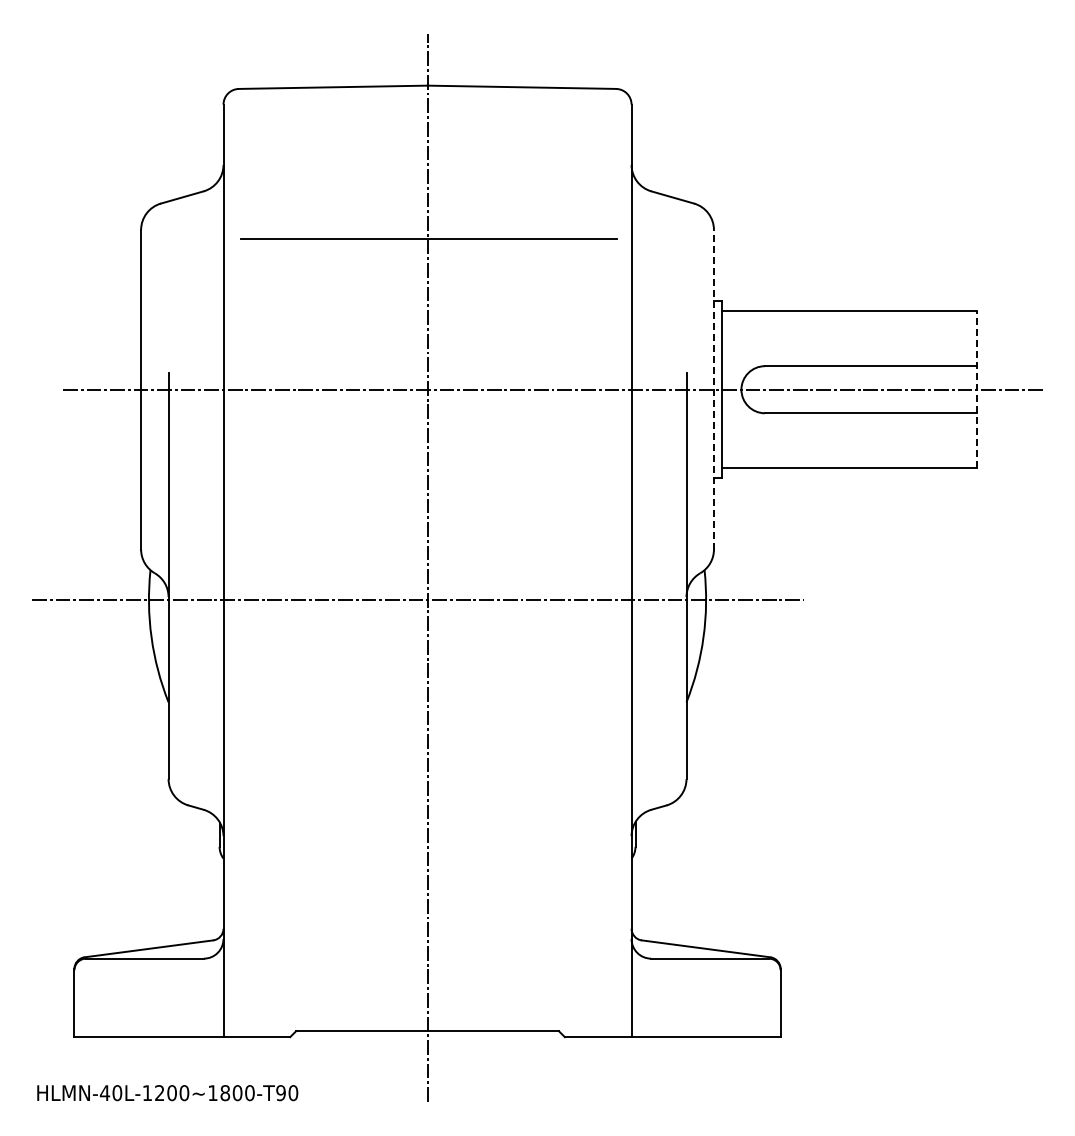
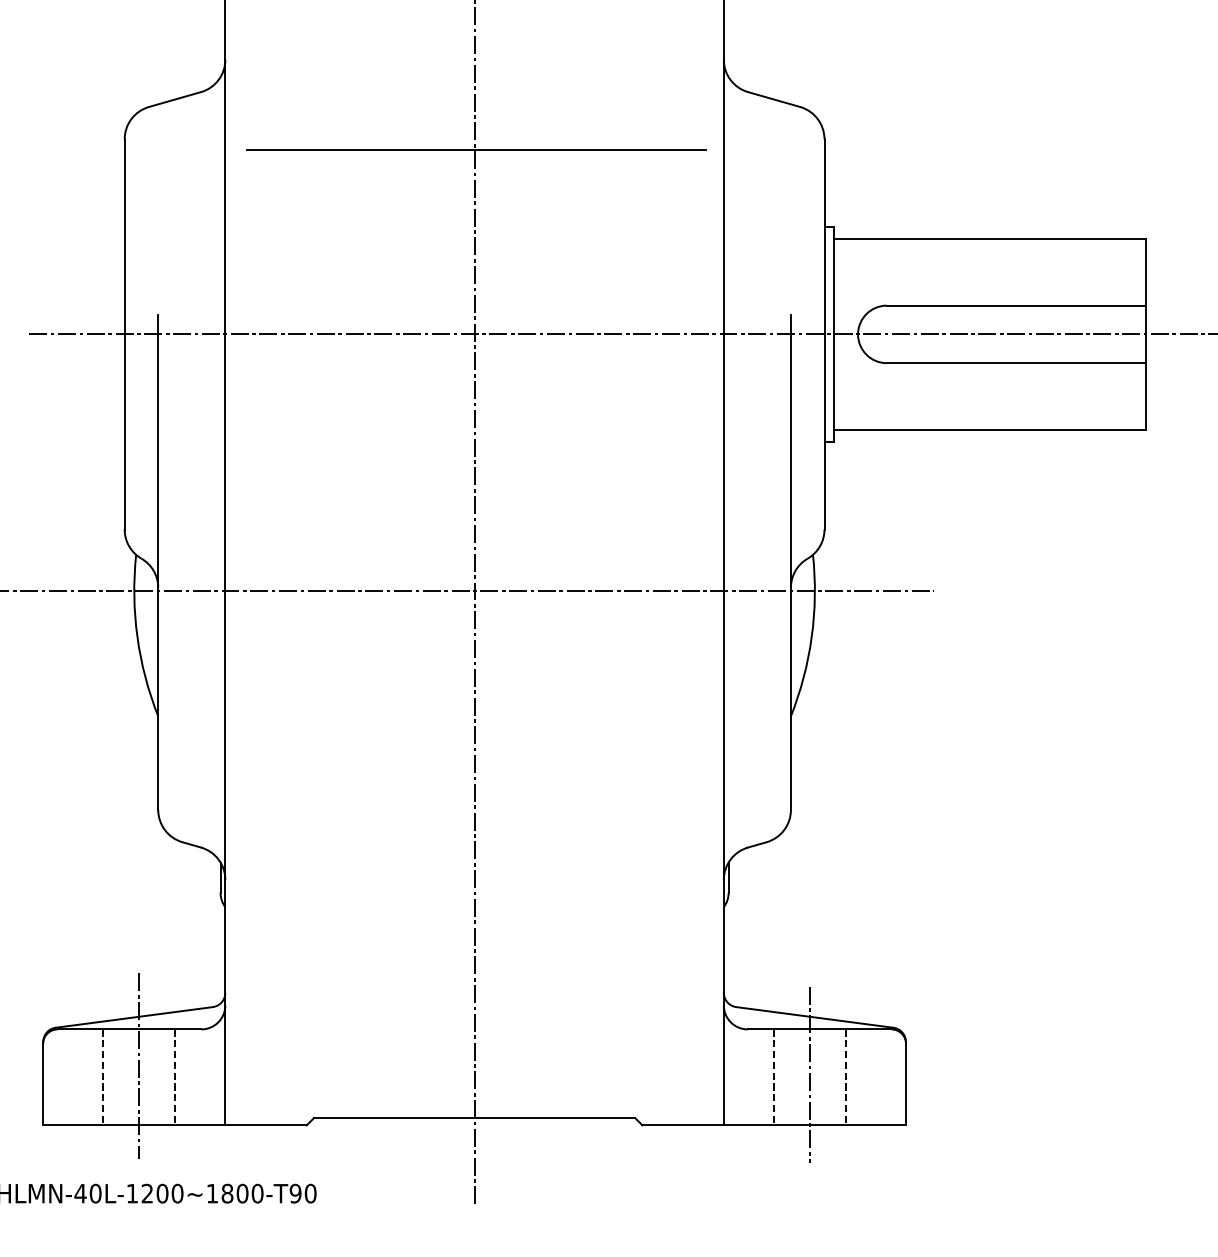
line: (713, 389) -> (823, 334), dashed -> solid
line: (976, 389) -> (1145, 334), dashed -> solid
line: (152, 988) -> (138, 1065), added
line: (702, 995) -> (810, 1074), added
line: (123, 997) -> (103, 1076), added
line: (182, 997) -> (175, 1076), added
line: (672, 997) -> (773, 1076), added
line: (731, 997) -> (845, 1076), added

